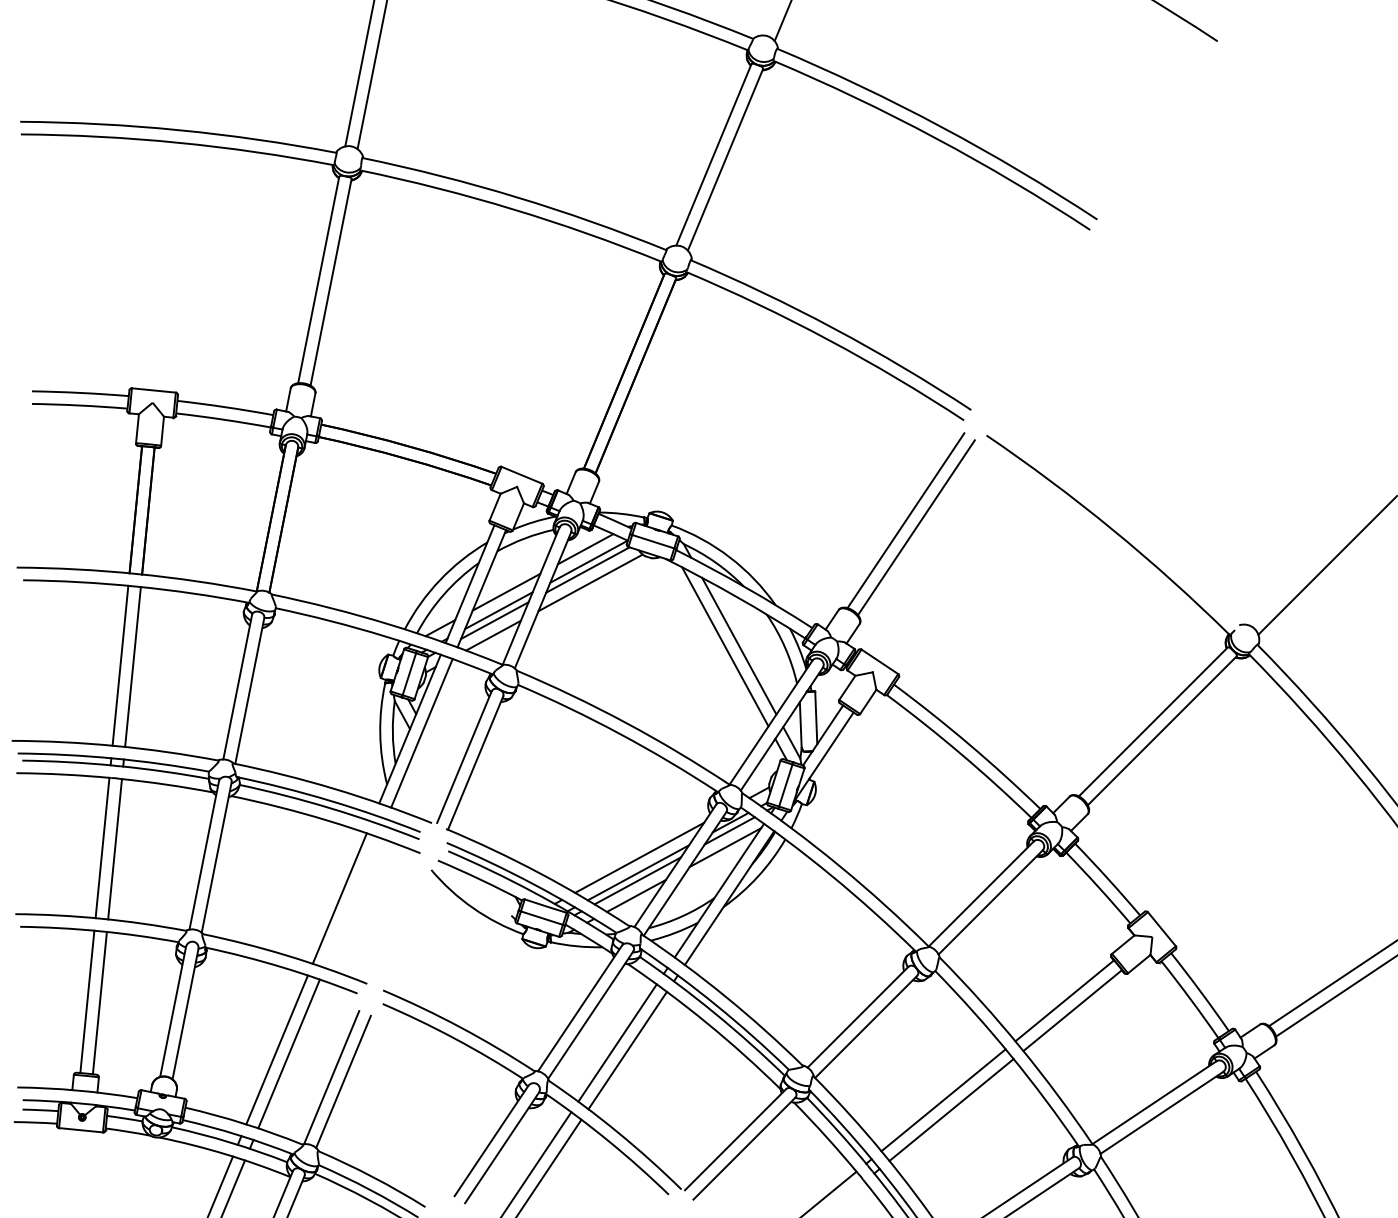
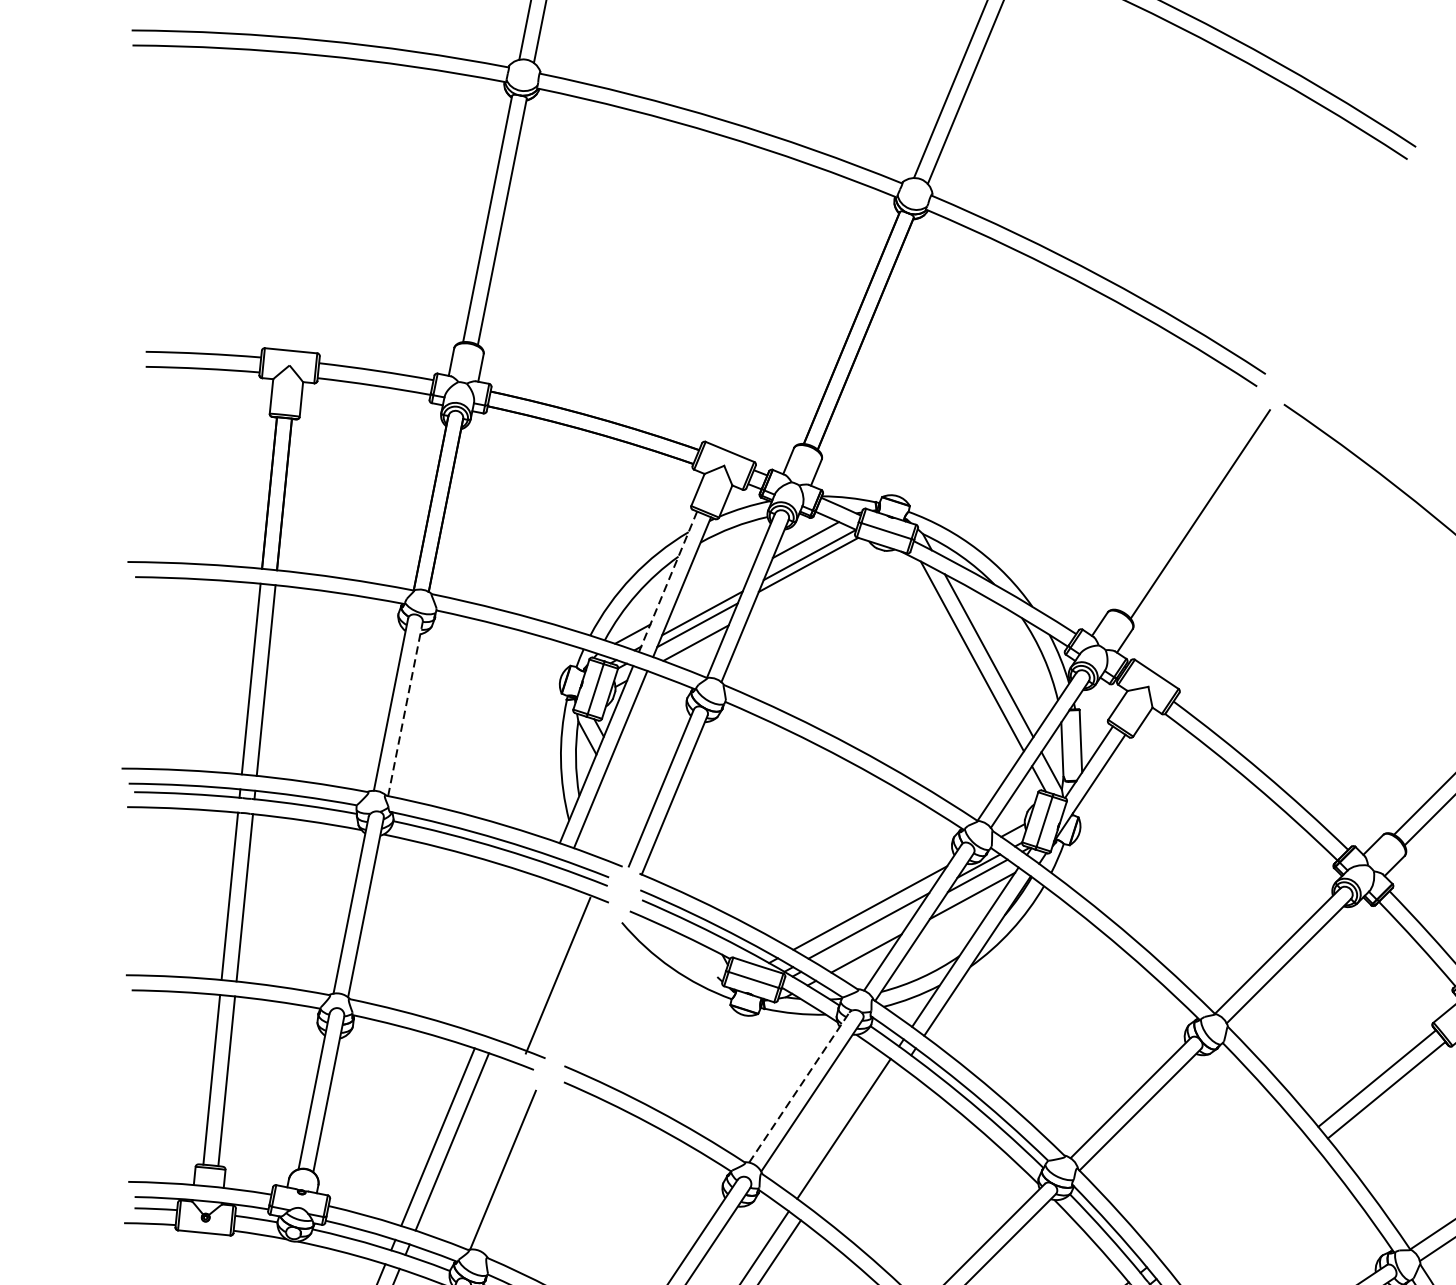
line: (905, 520) -> (1187, 505), removed
line: (590, 582) -> (811, 579), removed
line: (470, 584) -> (668, 582), solid -> dashed
line: (506, 591) -> (711, 590), removed
line: (249, 690) -> (405, 708), solid -> dashed
line: (637, 880) -> (867, 935), removed
line: (339, 898) -> (557, 975), moved
line: (580, 1008) -> (799, 1087), solid -> dashed
line: (627, 1050) -> (855, 1137), removed
line: (343, 1081) -> (517, 1174), removed
line: (943, 1100) -> (1232, 1197), removed
line: (951, 1109) -> (1242, 1208), removed

